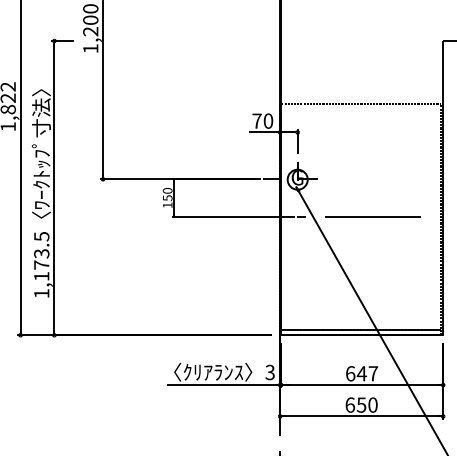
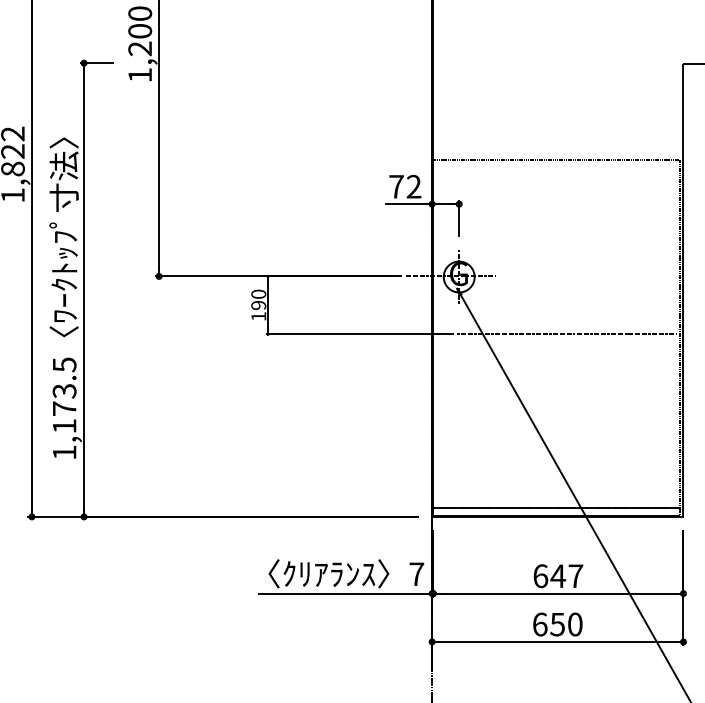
text: (268, 120) -> (414, 185), 70 -> 72
text: (167, 198) -> (258, 306), 150 -> 190
text: (269, 372) -> (415, 574), 3 -> 7

